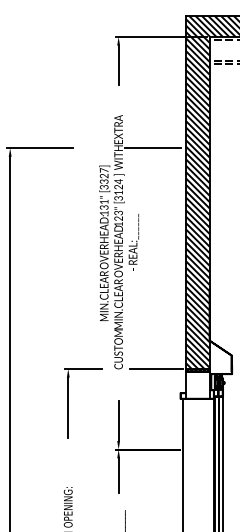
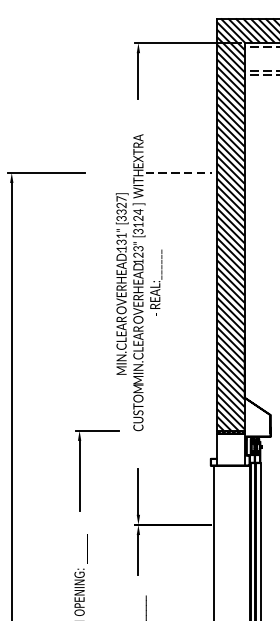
line: (153, 148) -> (179, 173), solid -> dashed
line: (156, 368) -> (182, 430), removed

